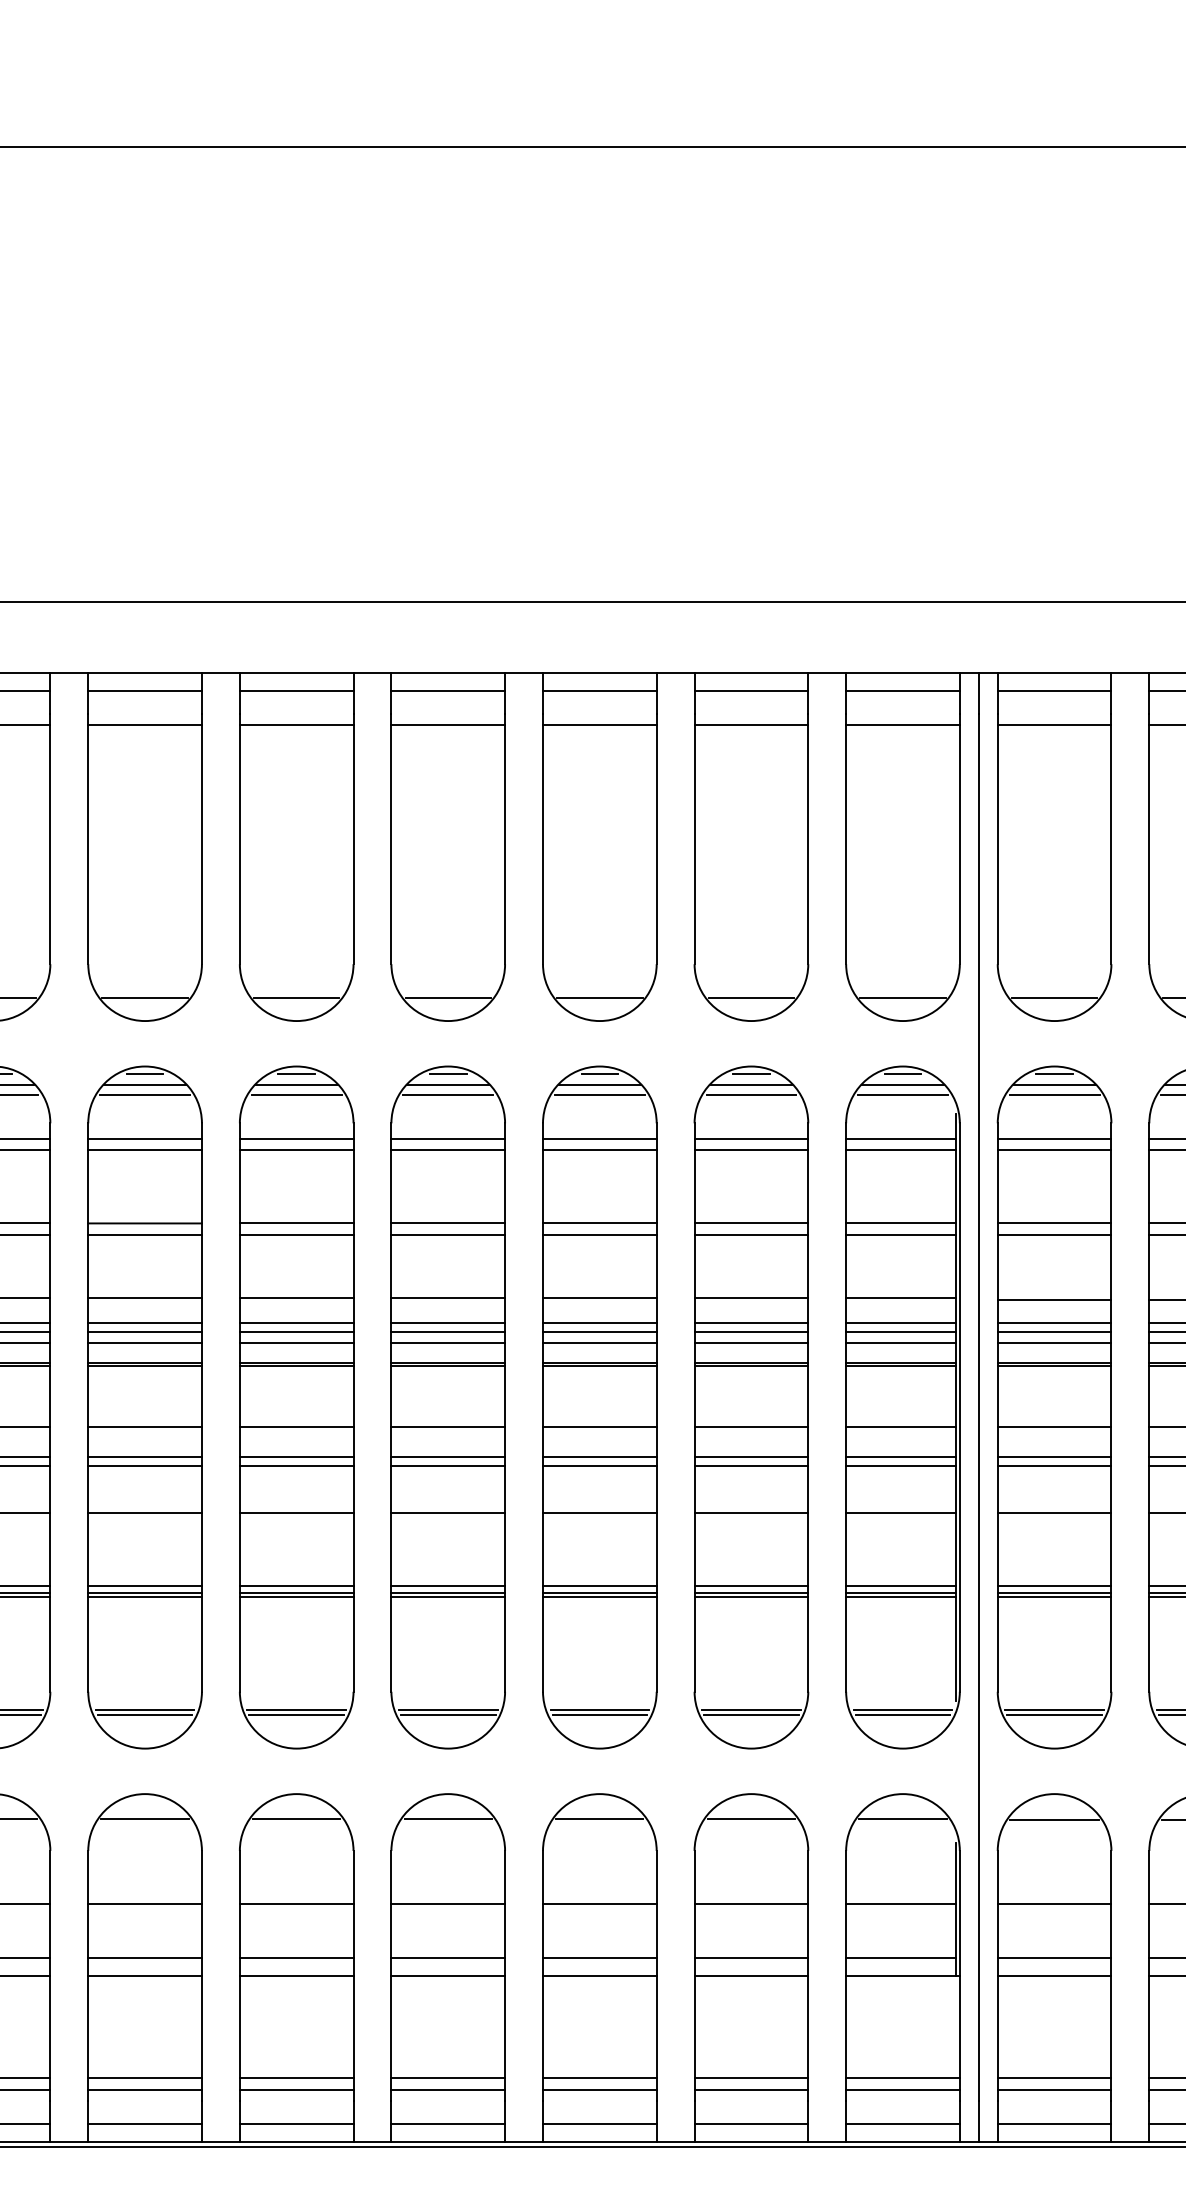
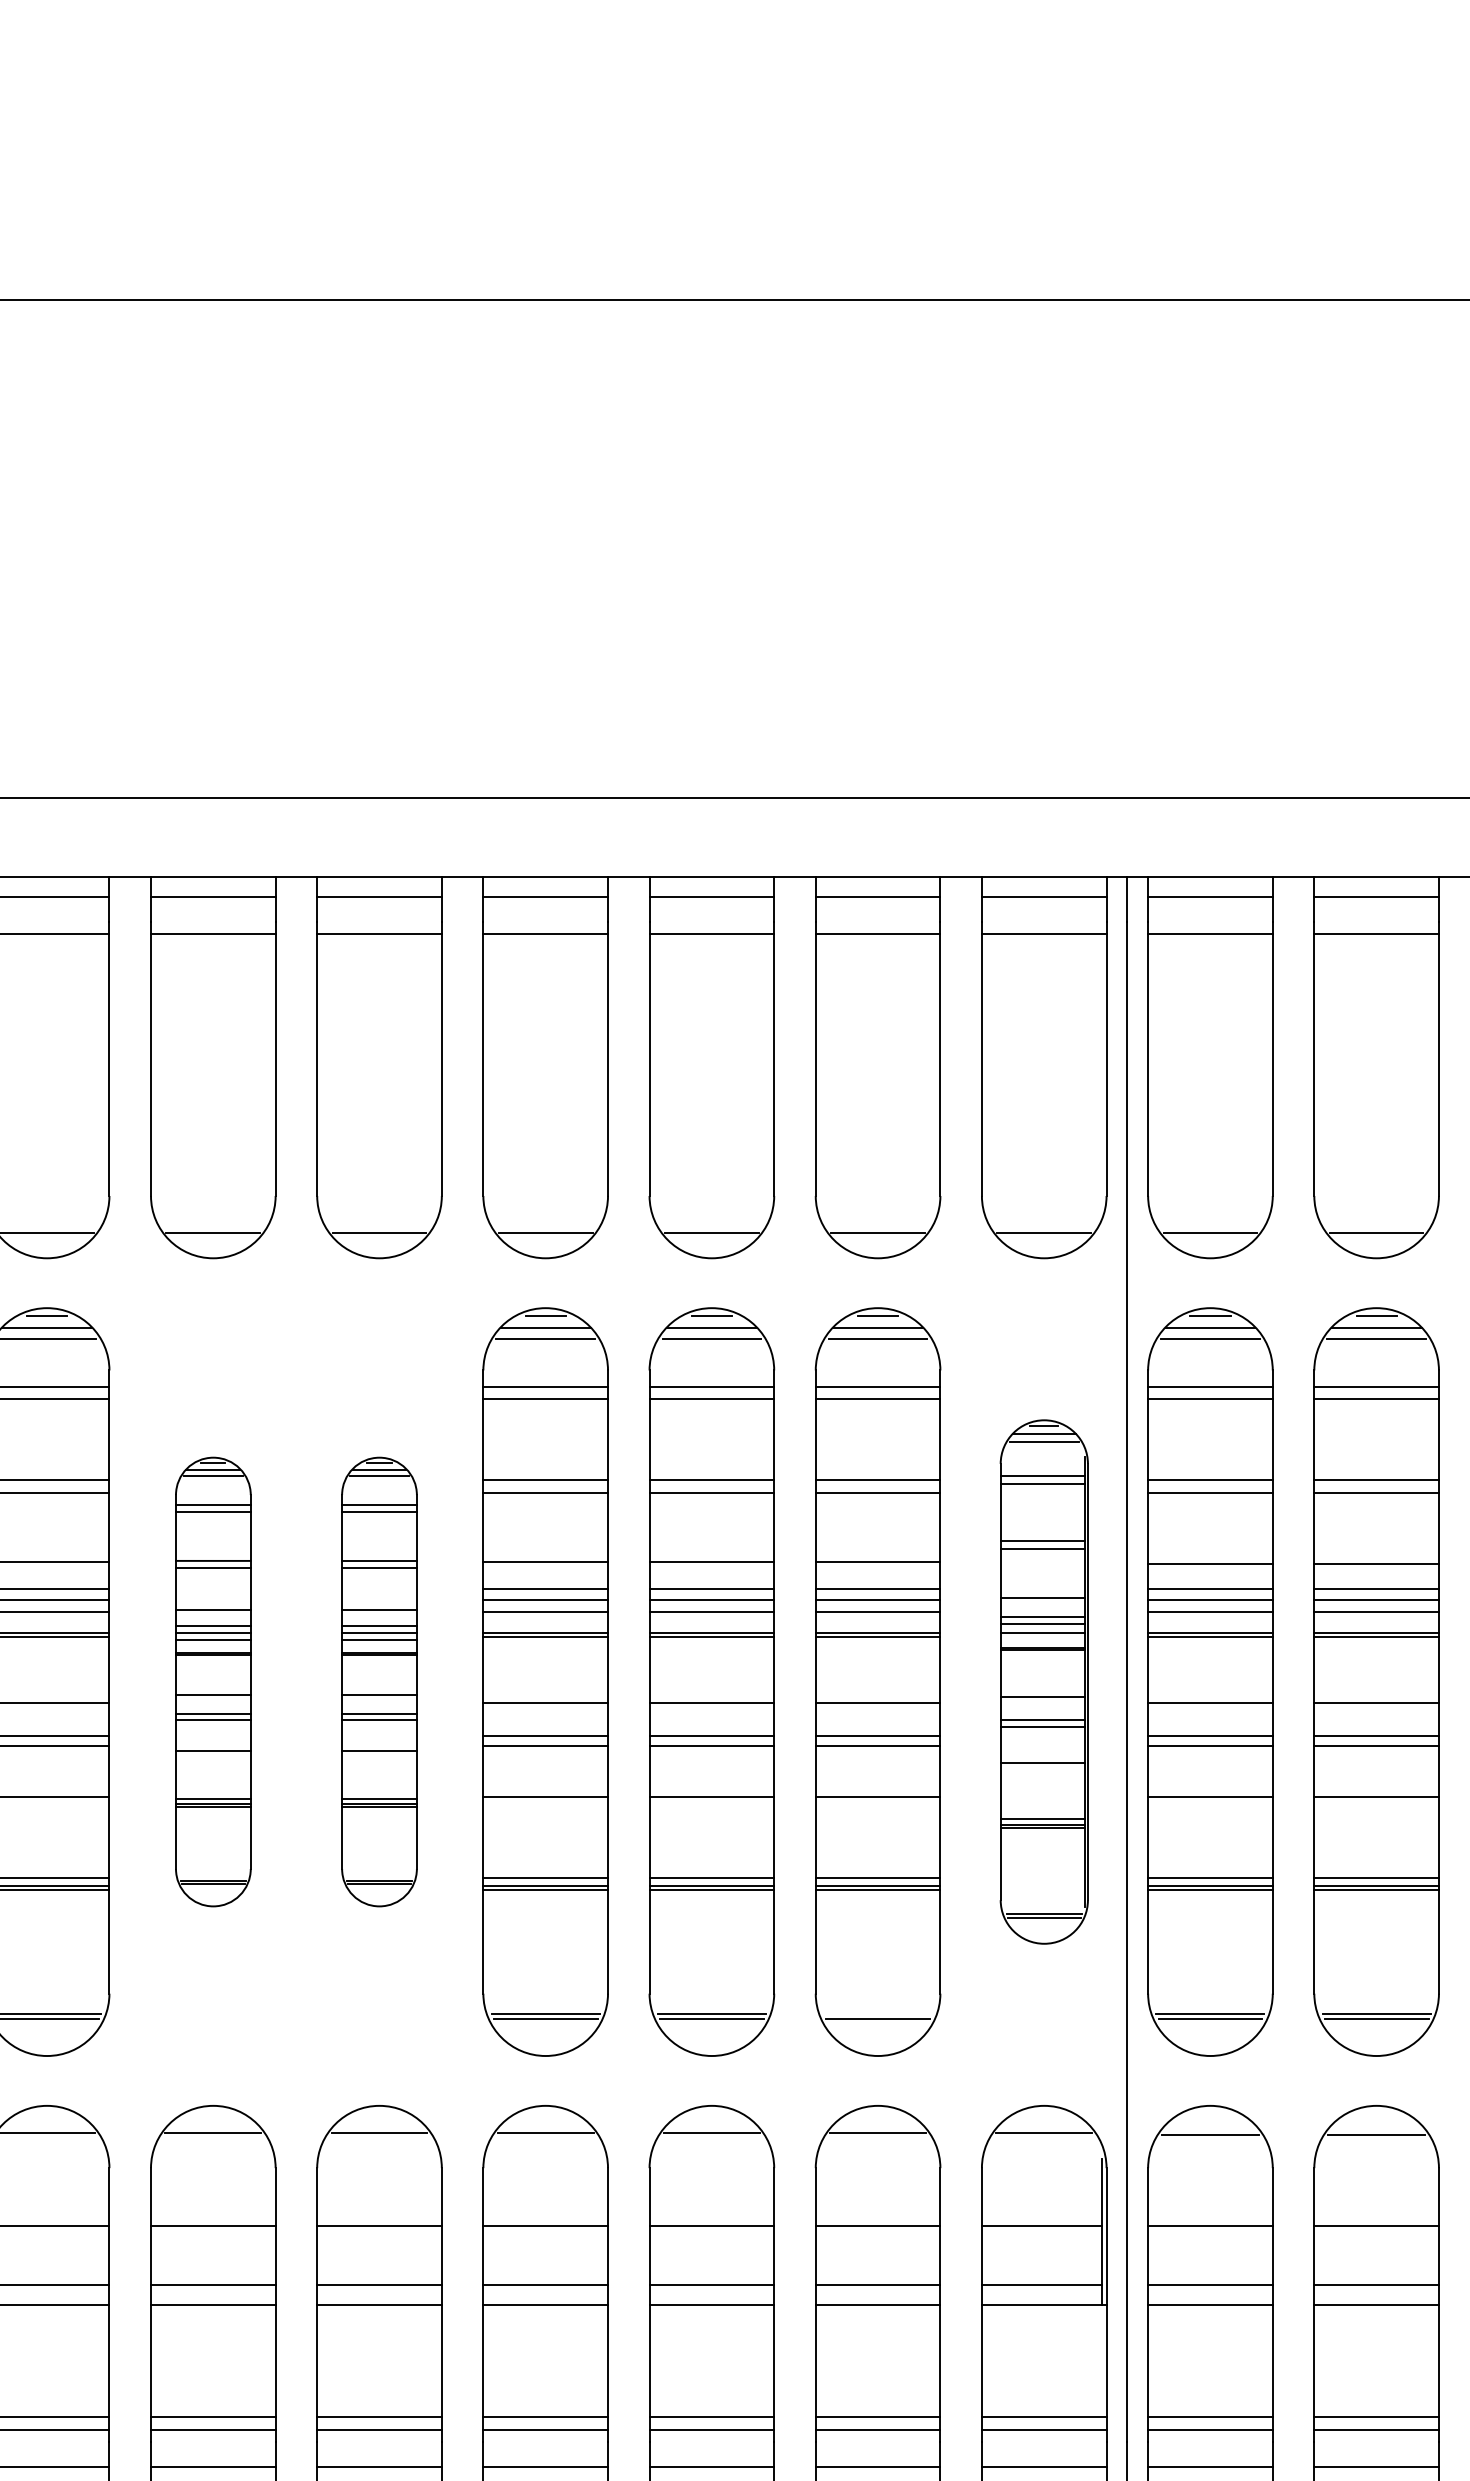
part: (145, 1407) -> (213, 1681), size x0.6
part: (296, 1407) -> (379, 1681), size x0.6
part: (903, 1407) -> (1044, 1681), size x0.7
line: (751, 1709) -> (878, 2013), removed

